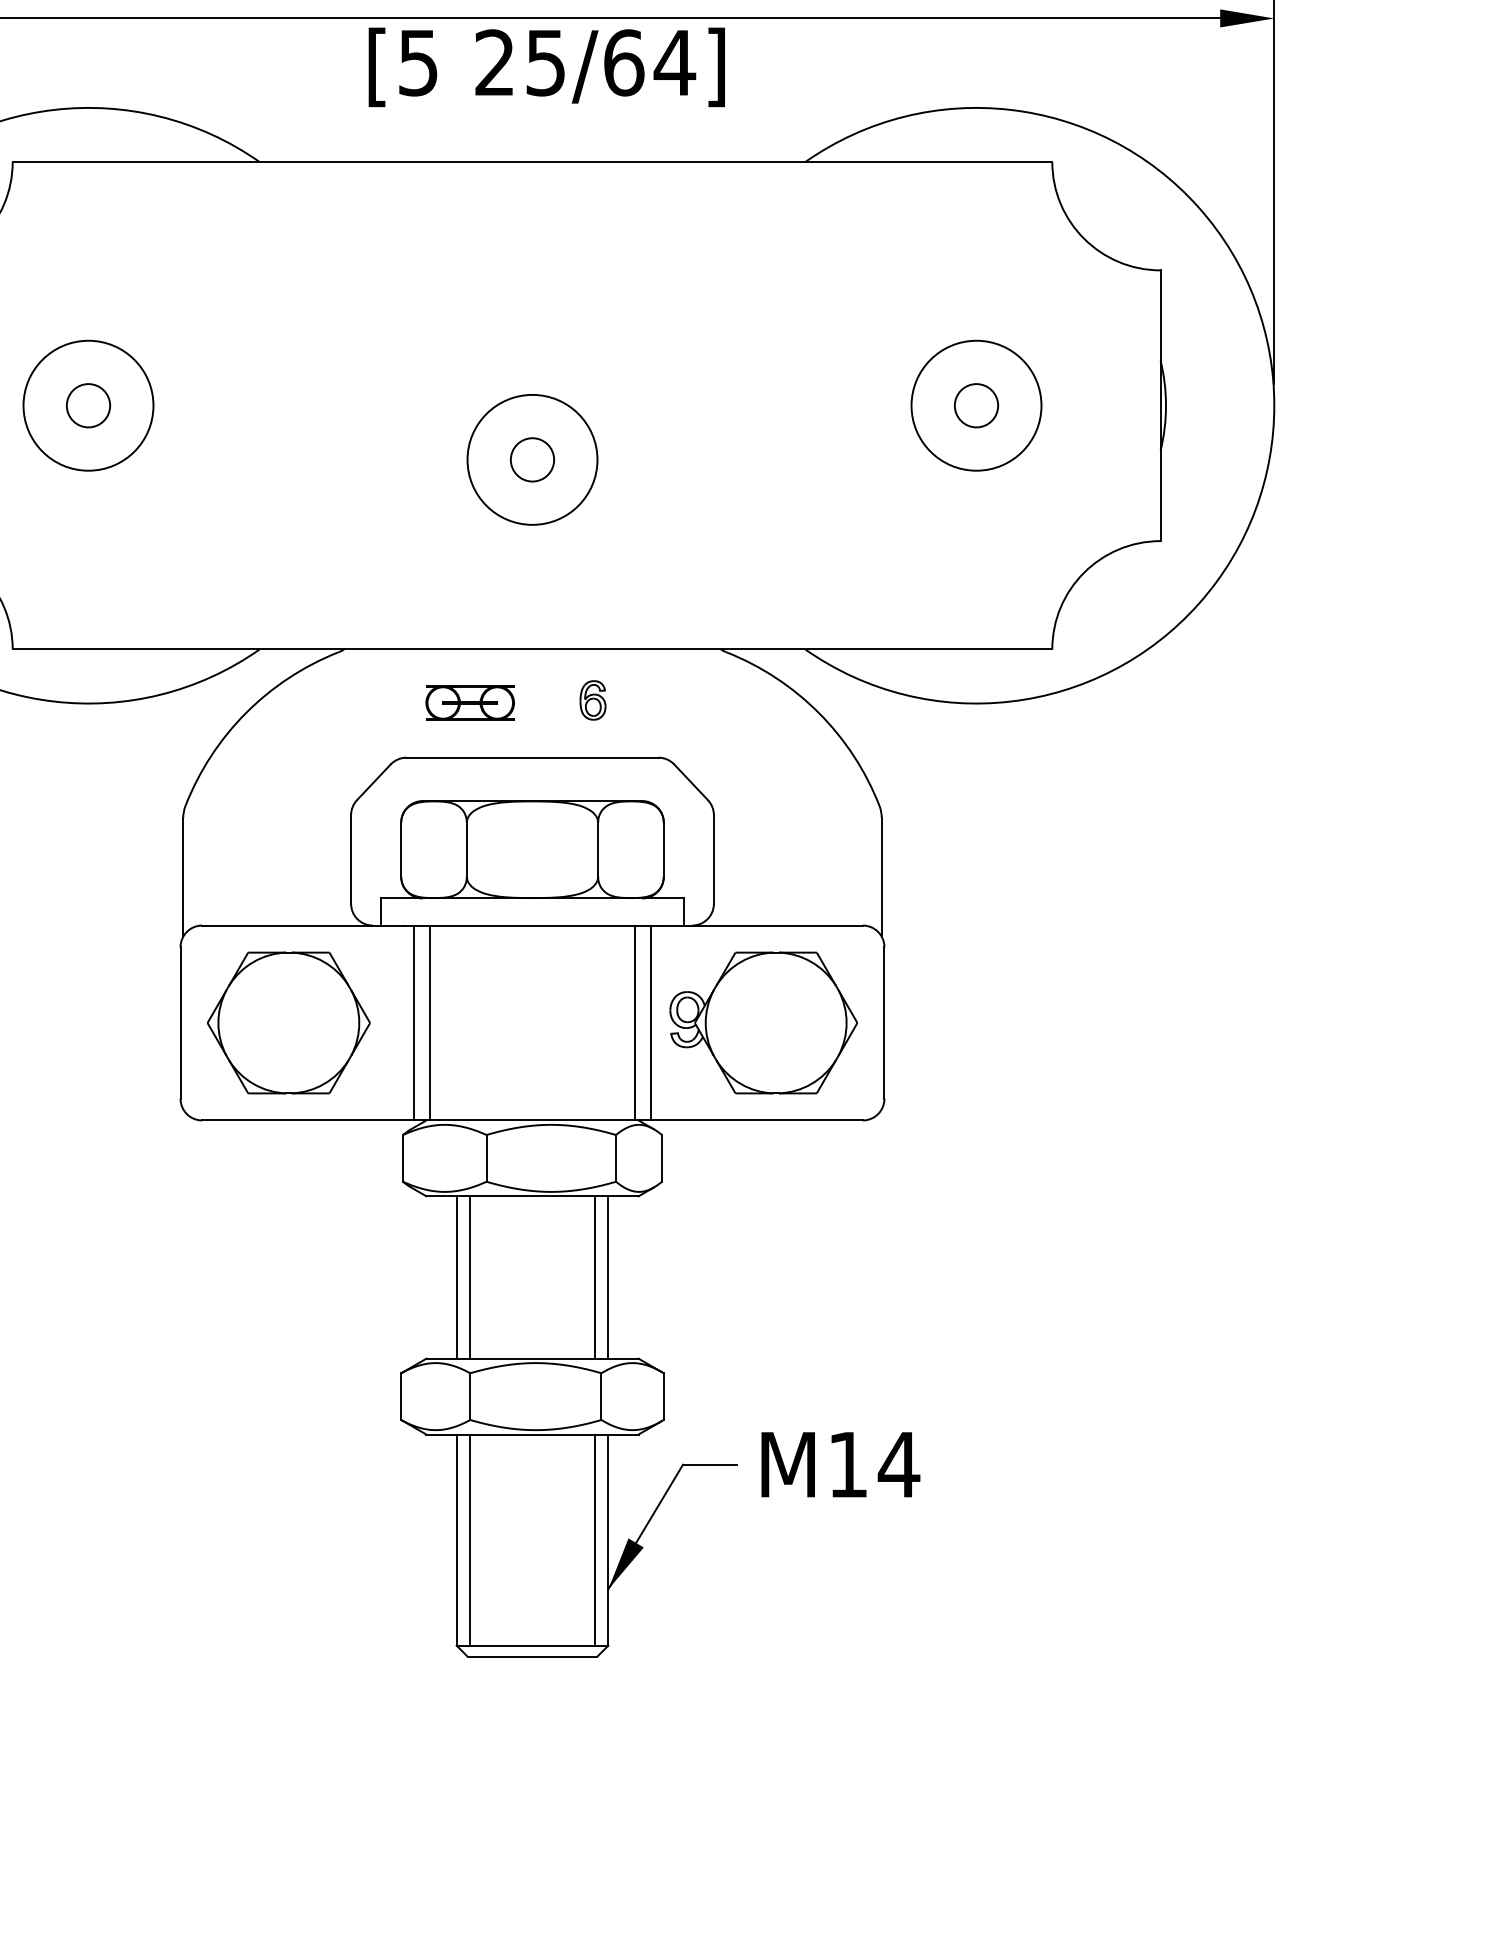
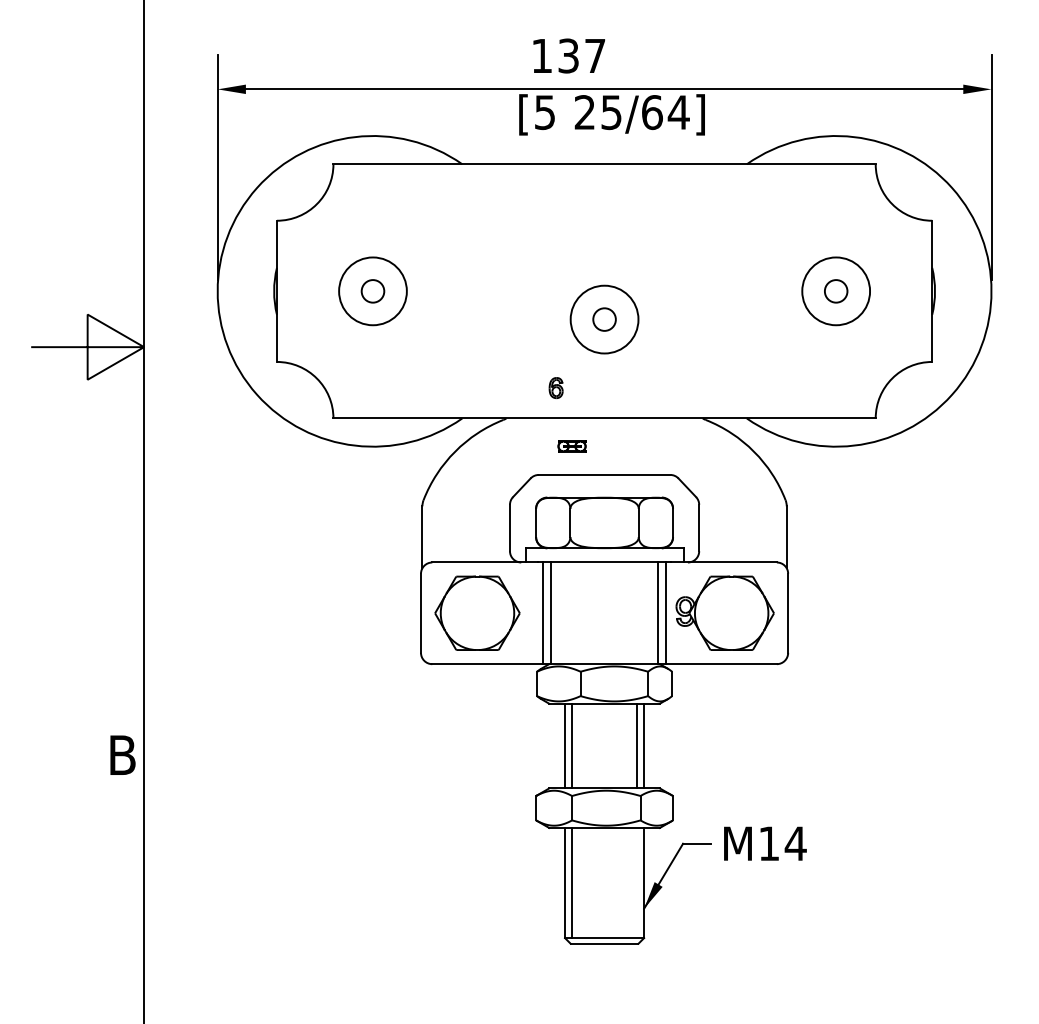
part: (591, 701) -> (555, 388), moved
part: (469, 703) -> (571, 446), size x0.6
line: (595, 1539) -> (637, 882), removed

